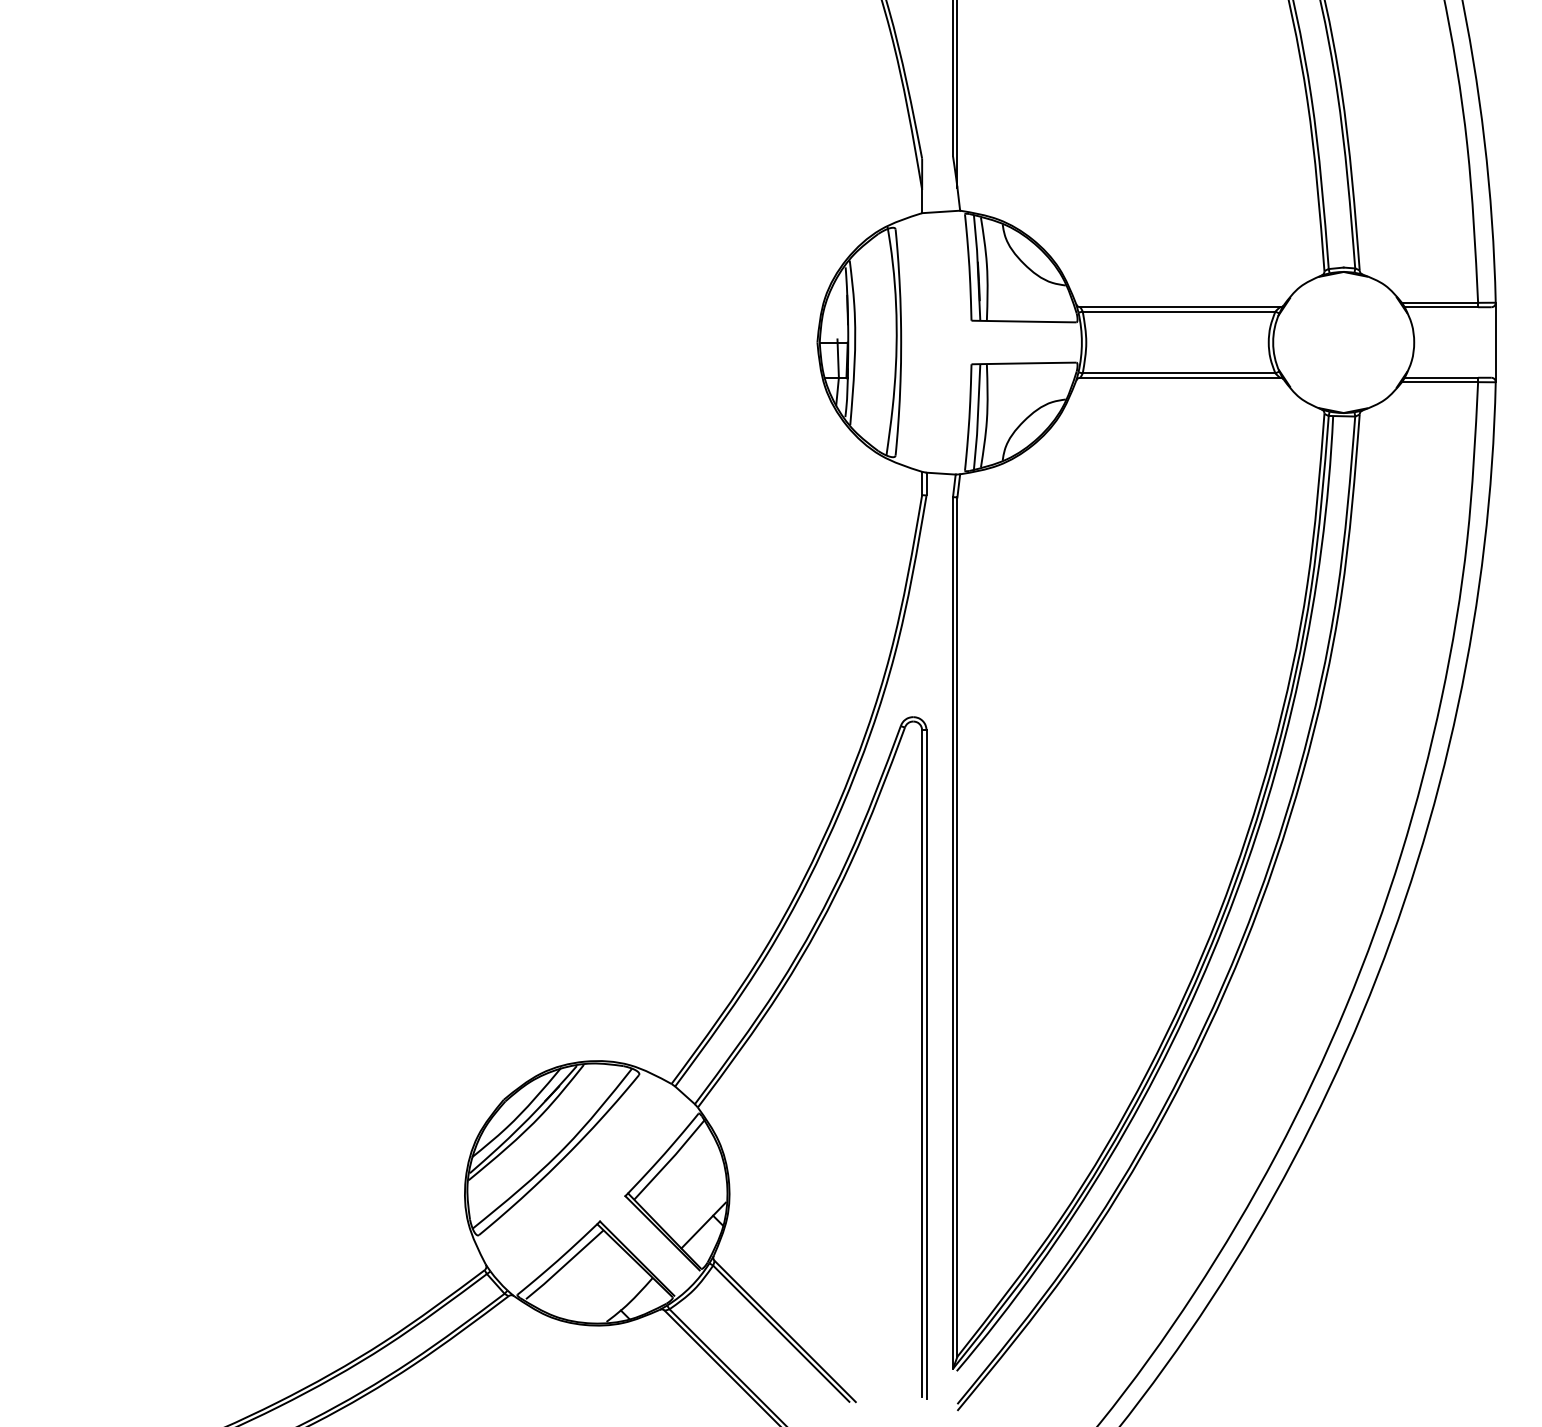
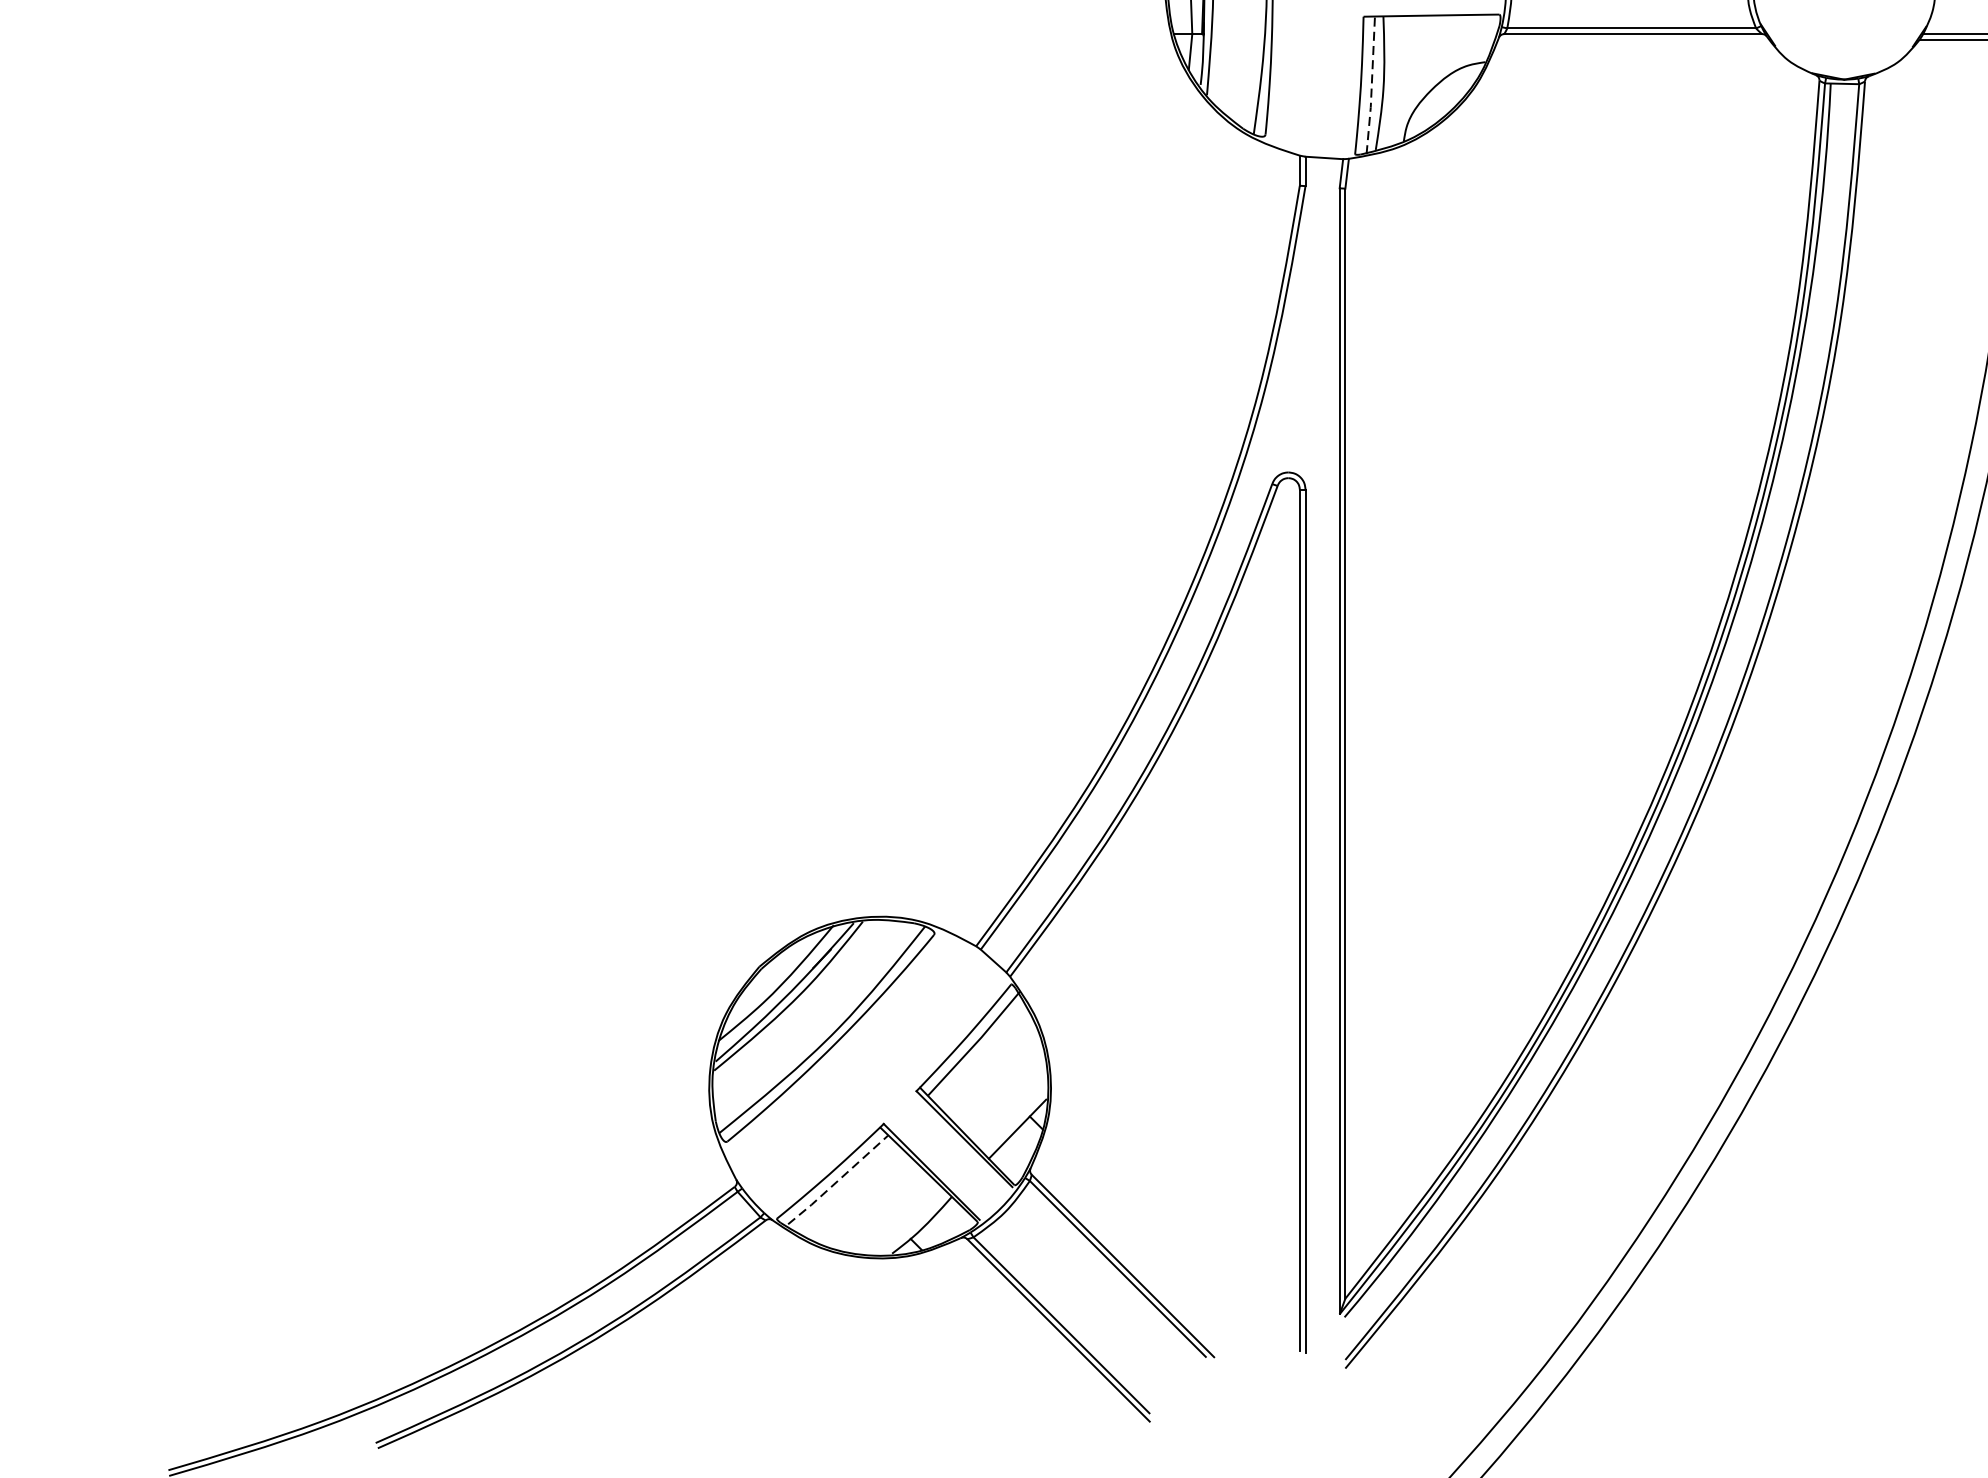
line: (977, 417) -> (1371, 85), solid -> dashed
line: (564, 1265) -> (837, 1180), solid -> dashed

